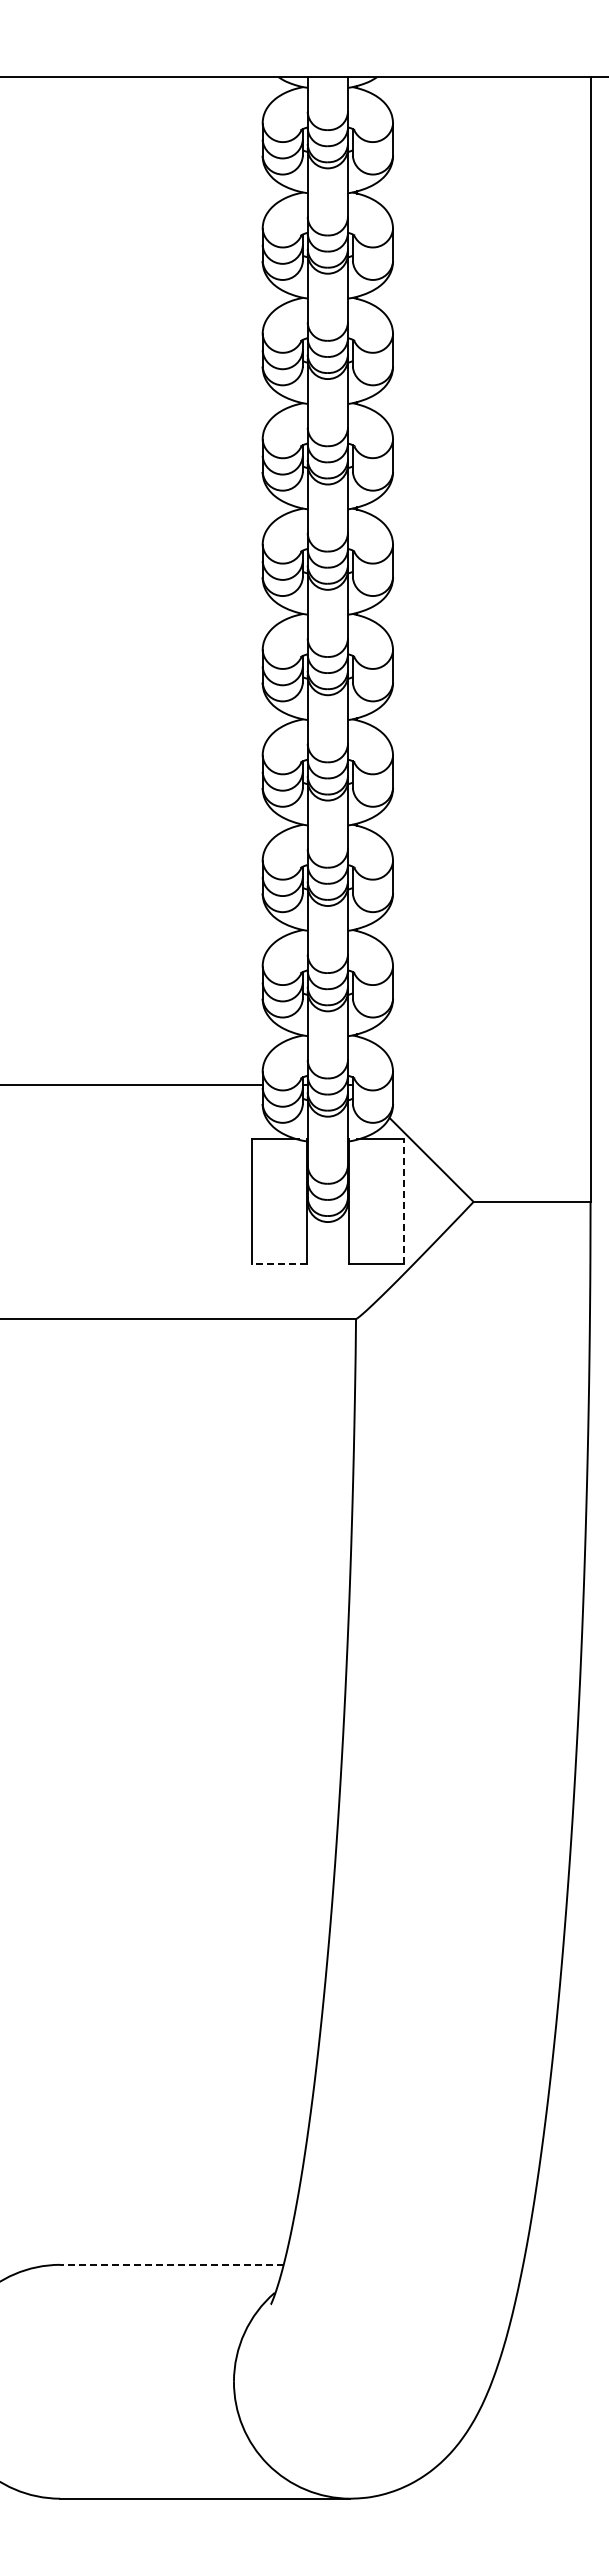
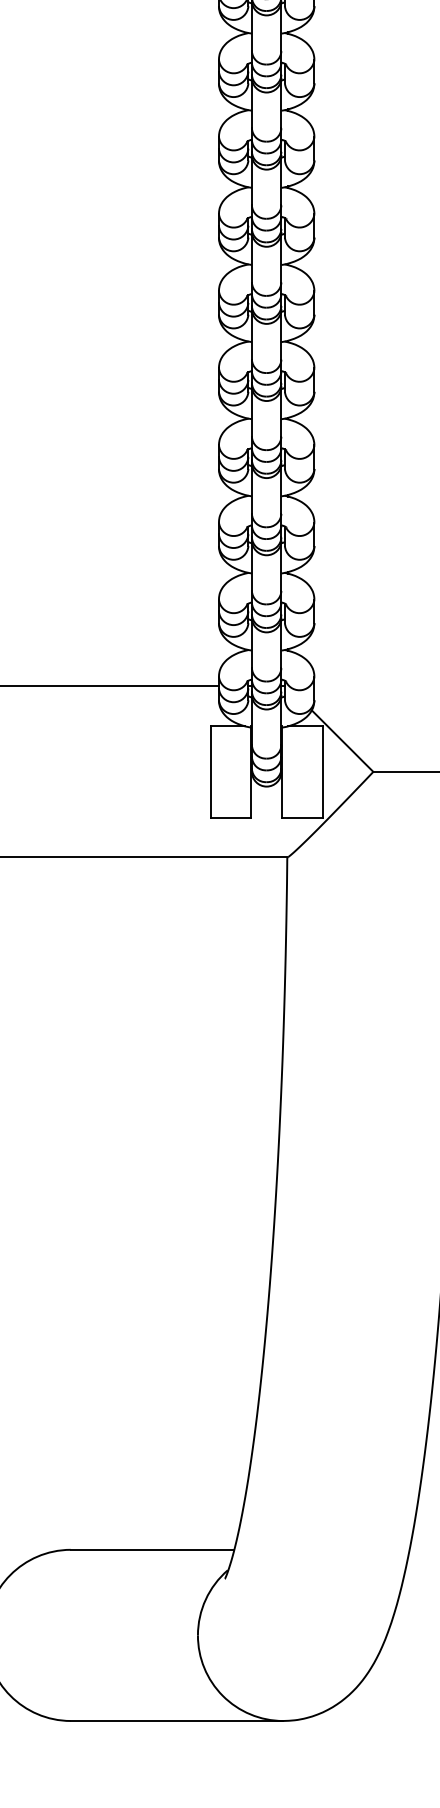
line: (404, 1201) -> (322, 771), dashed -> solid
line: (279, 1264) -> (231, 817), dashed -> solid
line: (171, 2264) -> (152, 1549), dashed -> solid

